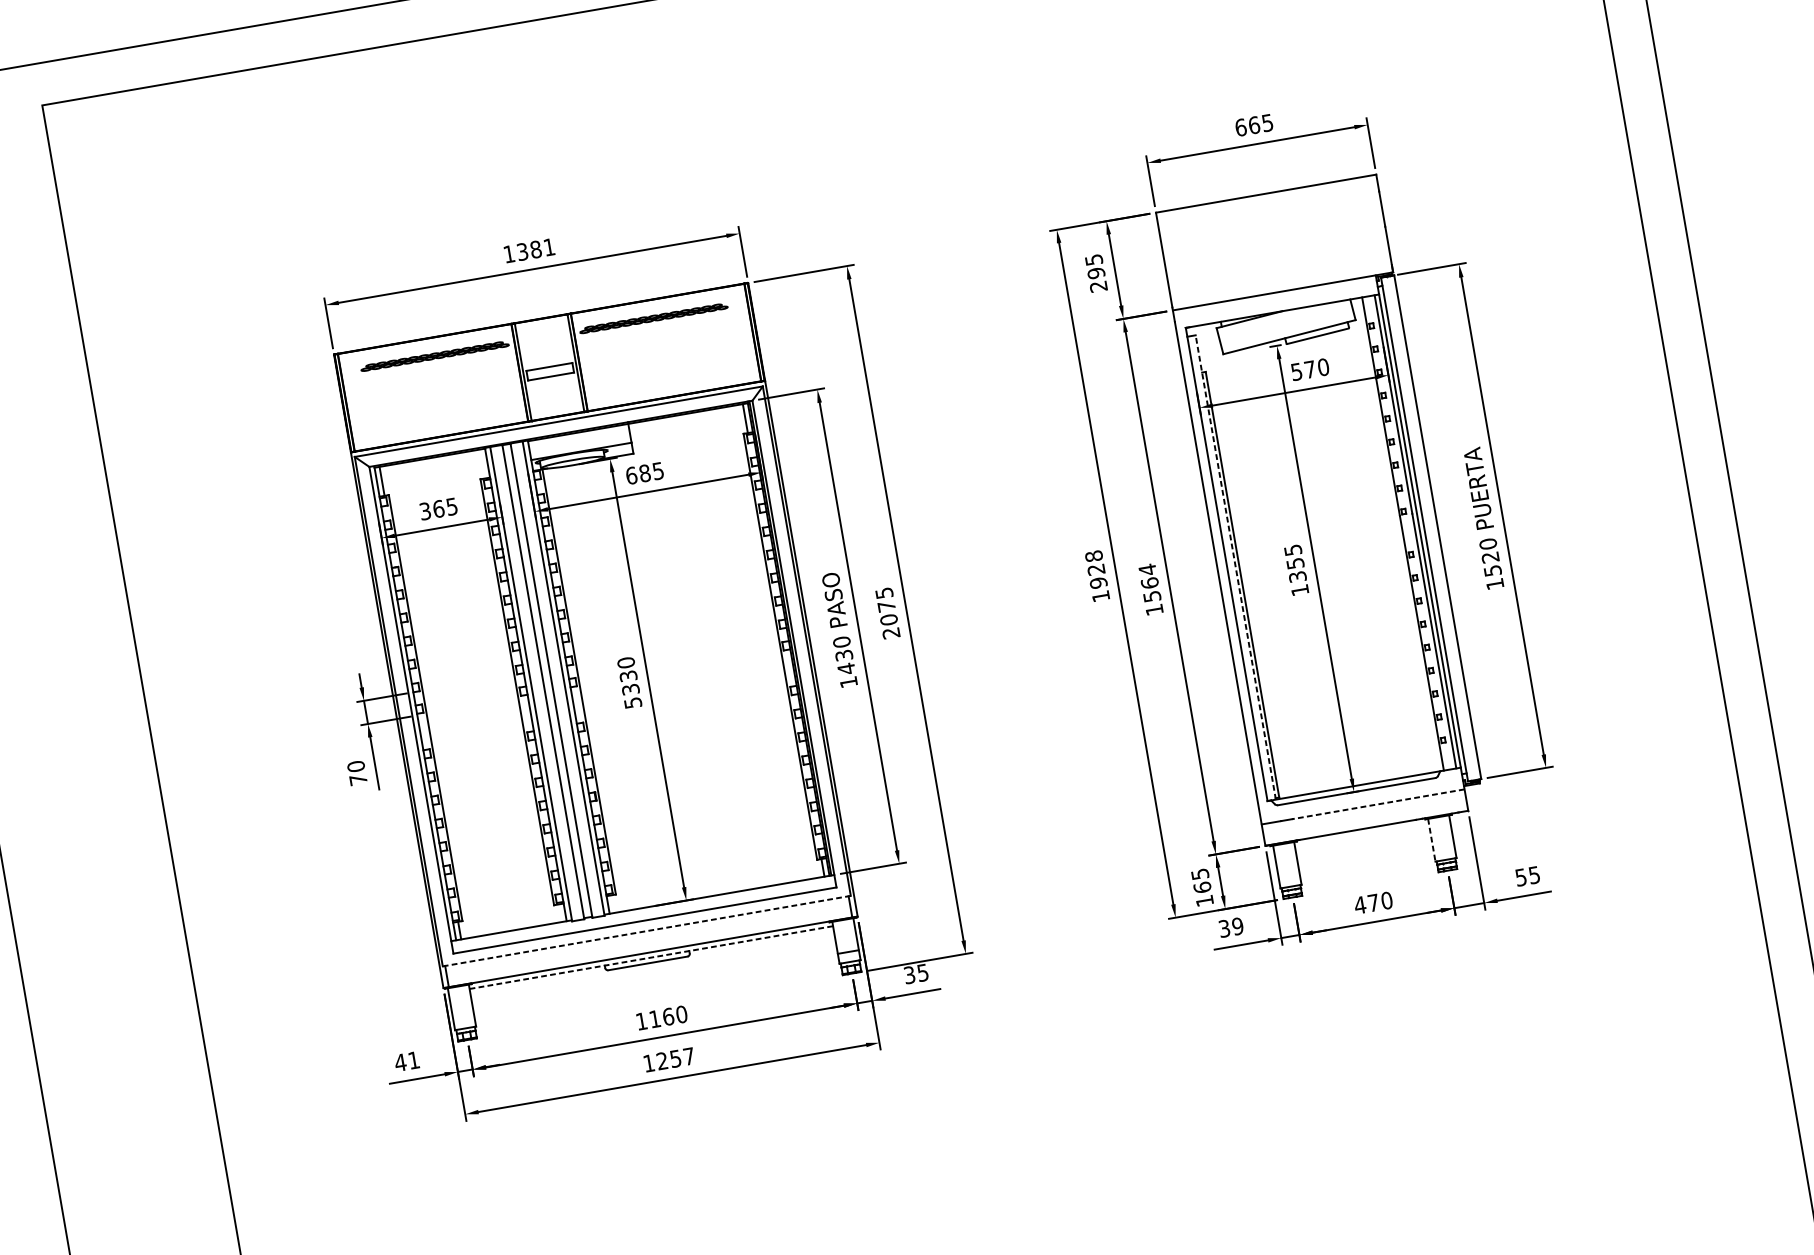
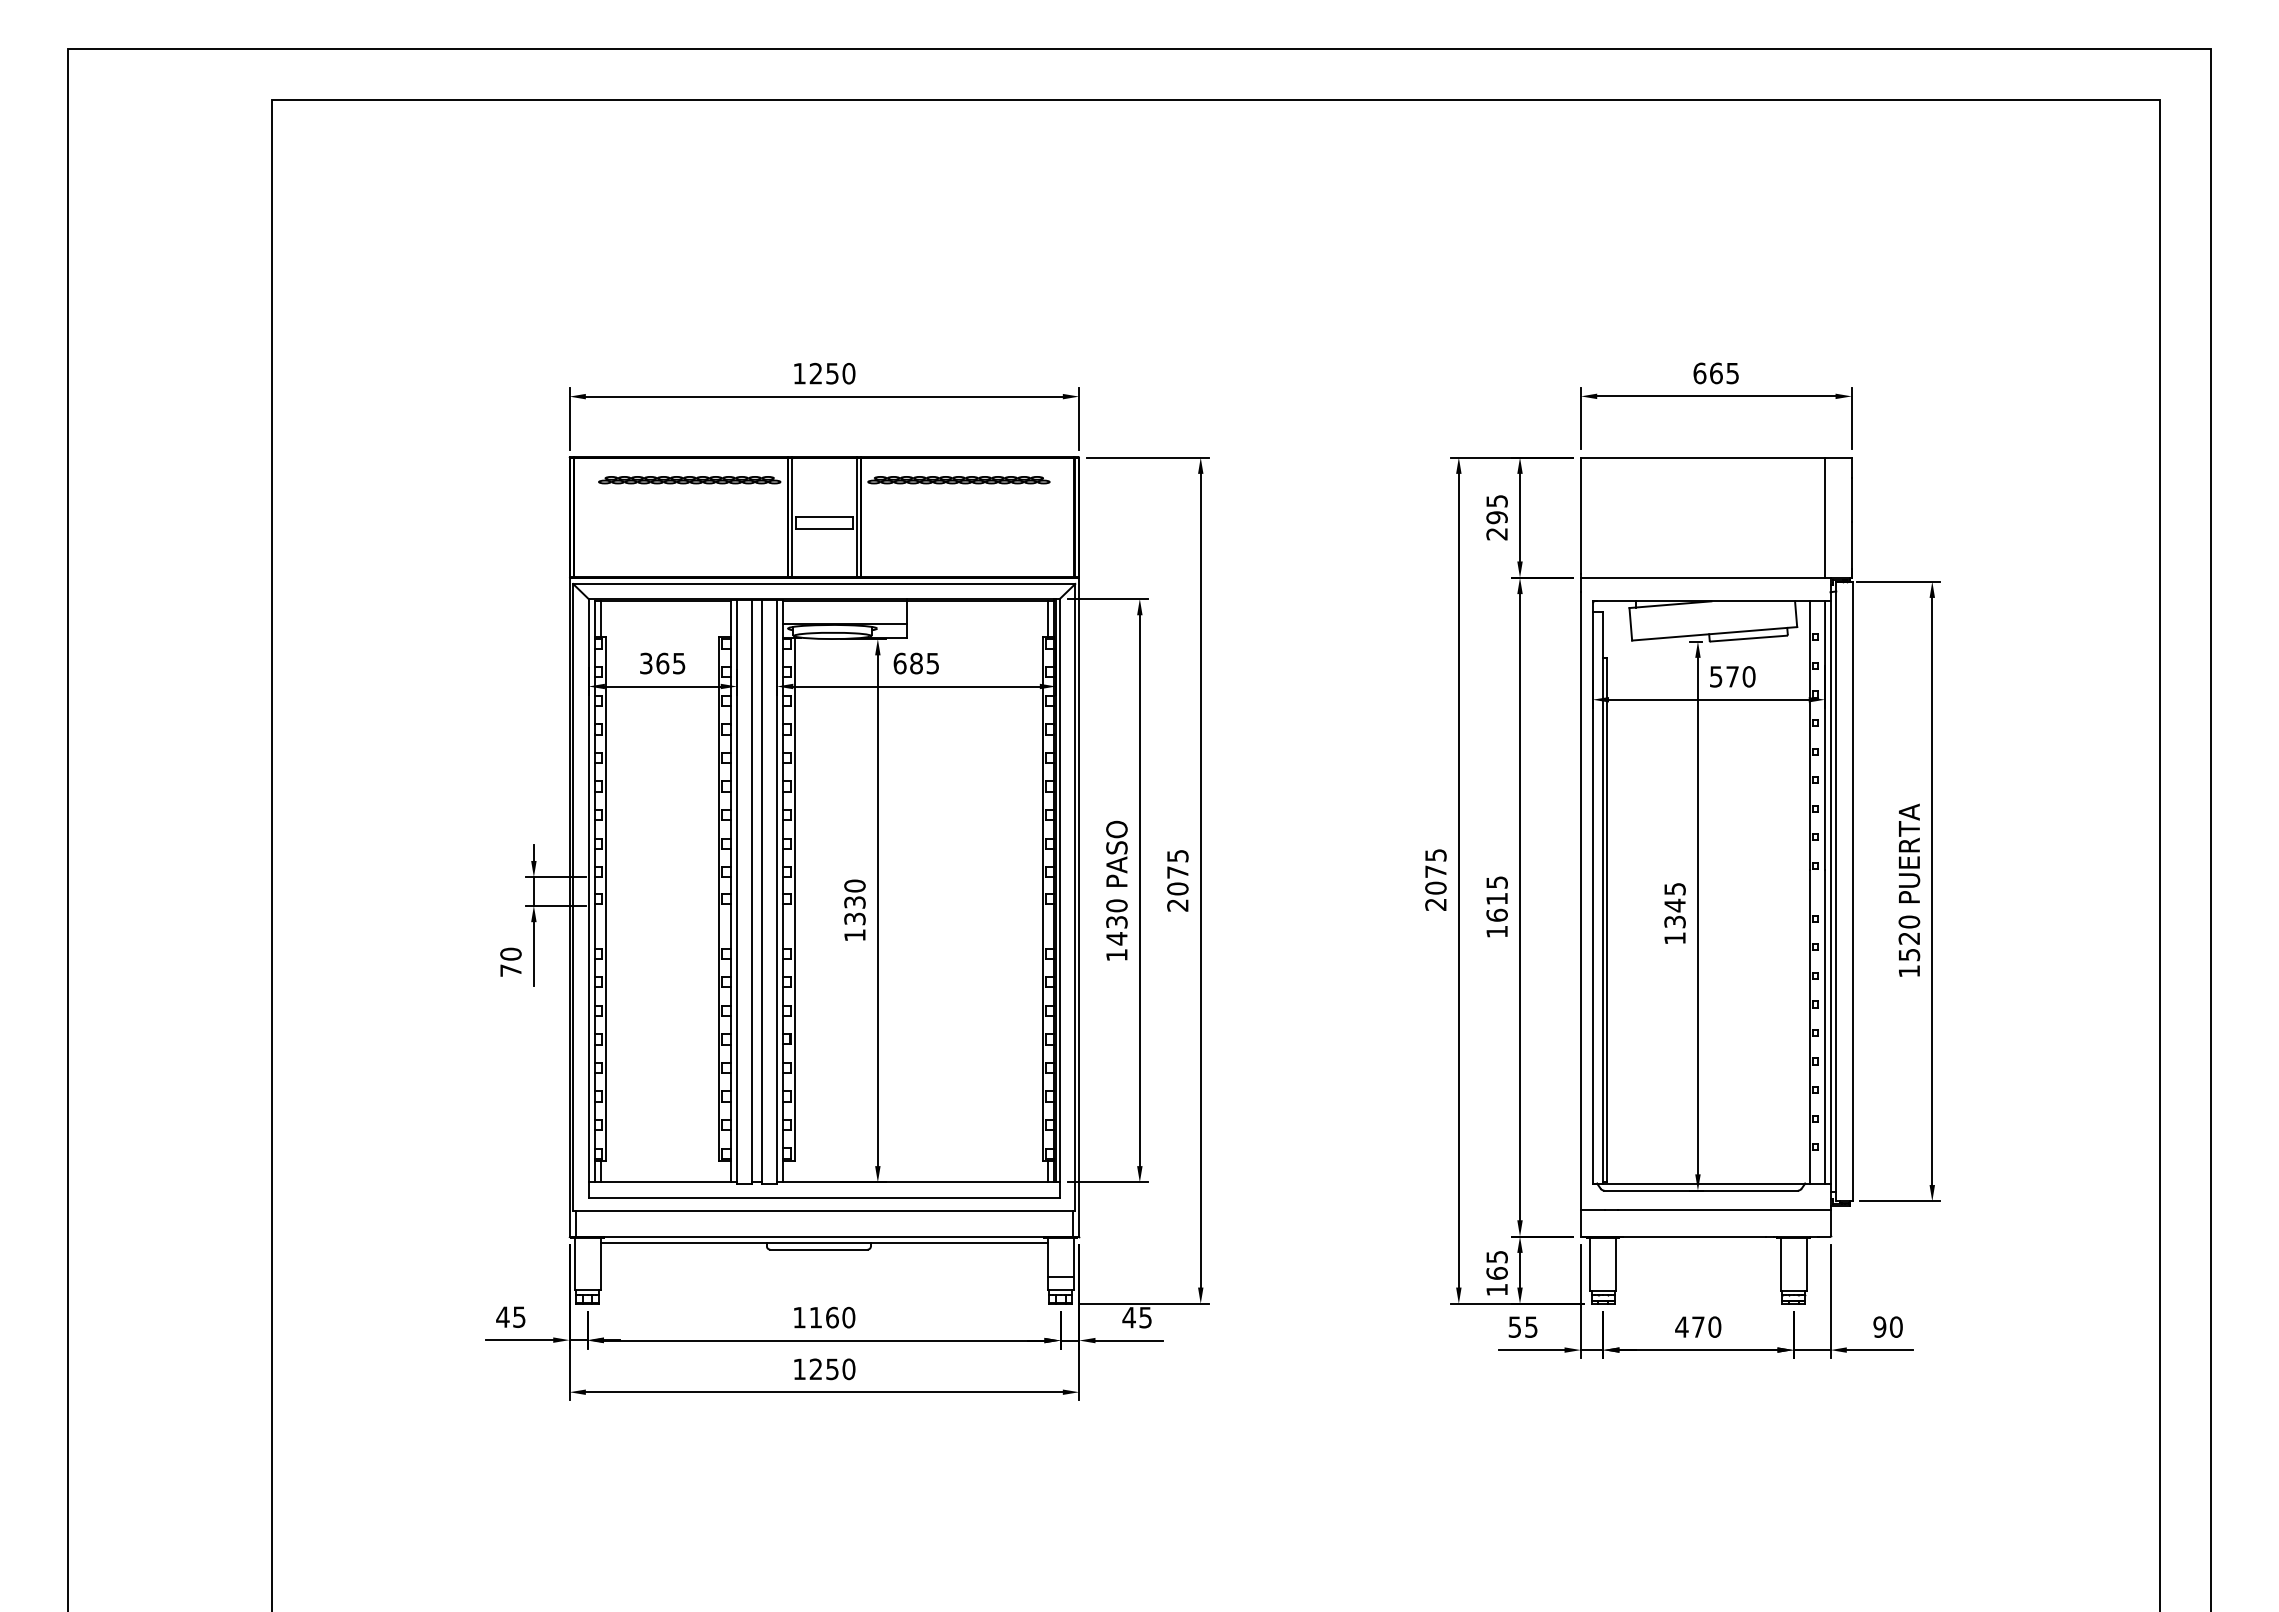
line: (1362, 227) -> (1824, 517), added
text: (535, 249) -> (832, 373), 1381 -> 1250
text: (1295, 563) -> (1674, 905), 1355 -> 1345
line: (1235, 567) -> (1602, 897), dashed -> solid
text: (1097, 576) -> (1435, 879), 1928 -> 2075
text: (1149, 582) -> (1496, 898), 1564 -> 1615
text: (632, 703) -> (854, 935), 5330 -> 1330
line: (1377, 804) -> (1723, 1210), dashed -> solid
line: (1431, 840) -> (1780, 1264), dashed -> solid
text: (1527, 875) -> (1887, 1326), 55 -> 90
text: (1231, 926) -> (1523, 1326), 39 -> 55
line: (646, 930) -> (824, 1210), dashed -> solid
line: (651, 957) -> (824, 1243), dashed -> solid
text: (909, 975) -> (1128, 1317), 35 -> 45
text: (688, 1056) -> (848, 1369), 1257 -> 1250
text: (413, 1059) -> (519, 1316), 41 -> 45

